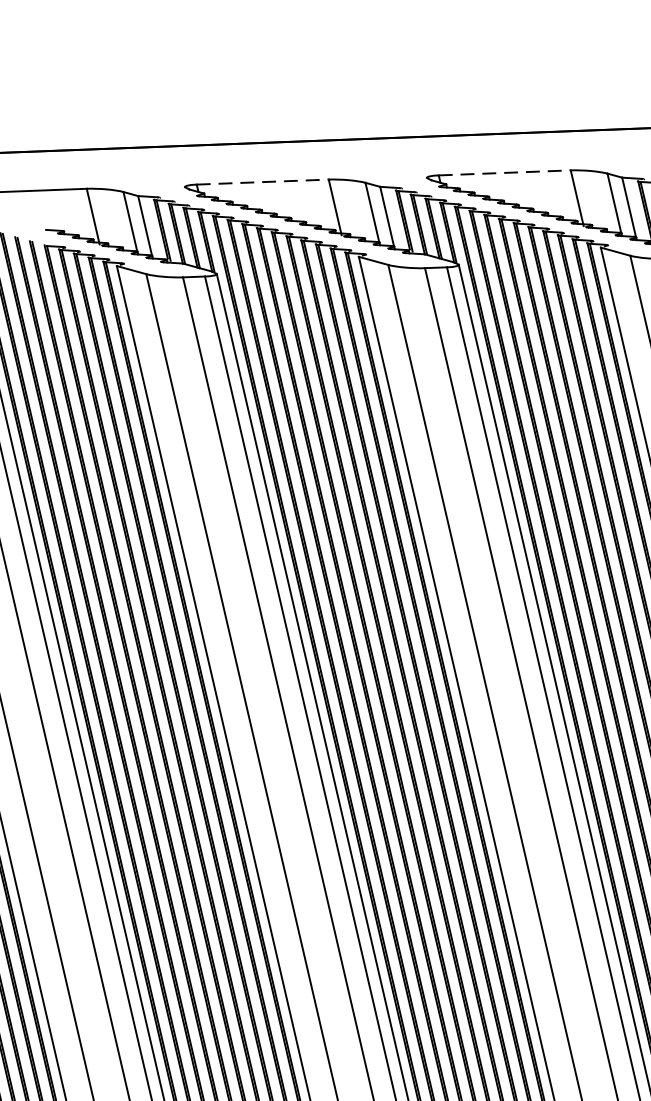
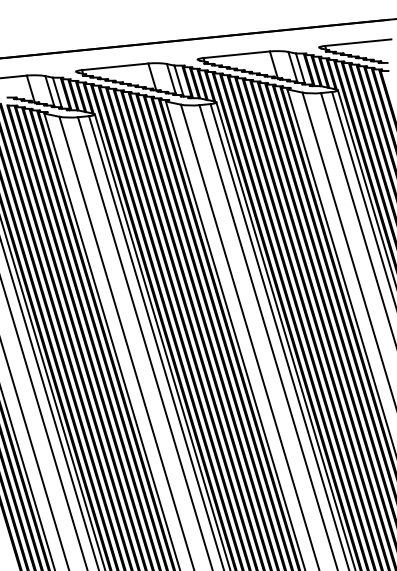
line: (506, 172) -> (237, 54), dashed -> solid
line: (263, 181) -> (115, 66), dashed -> solid

